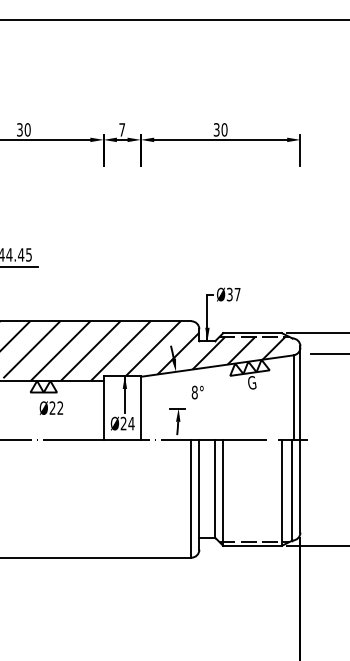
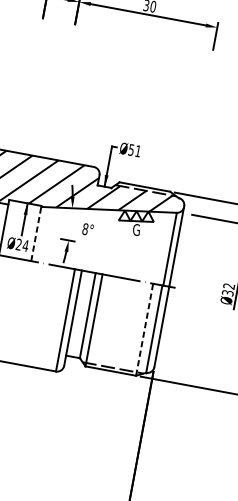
text: (233, 294) -> (134, 150), Ø37 -> Ø51
line: (140, 407) -> (36, 233), solid -> dashed
line: (281, 492) -> (144, 329), solid -> dashed

